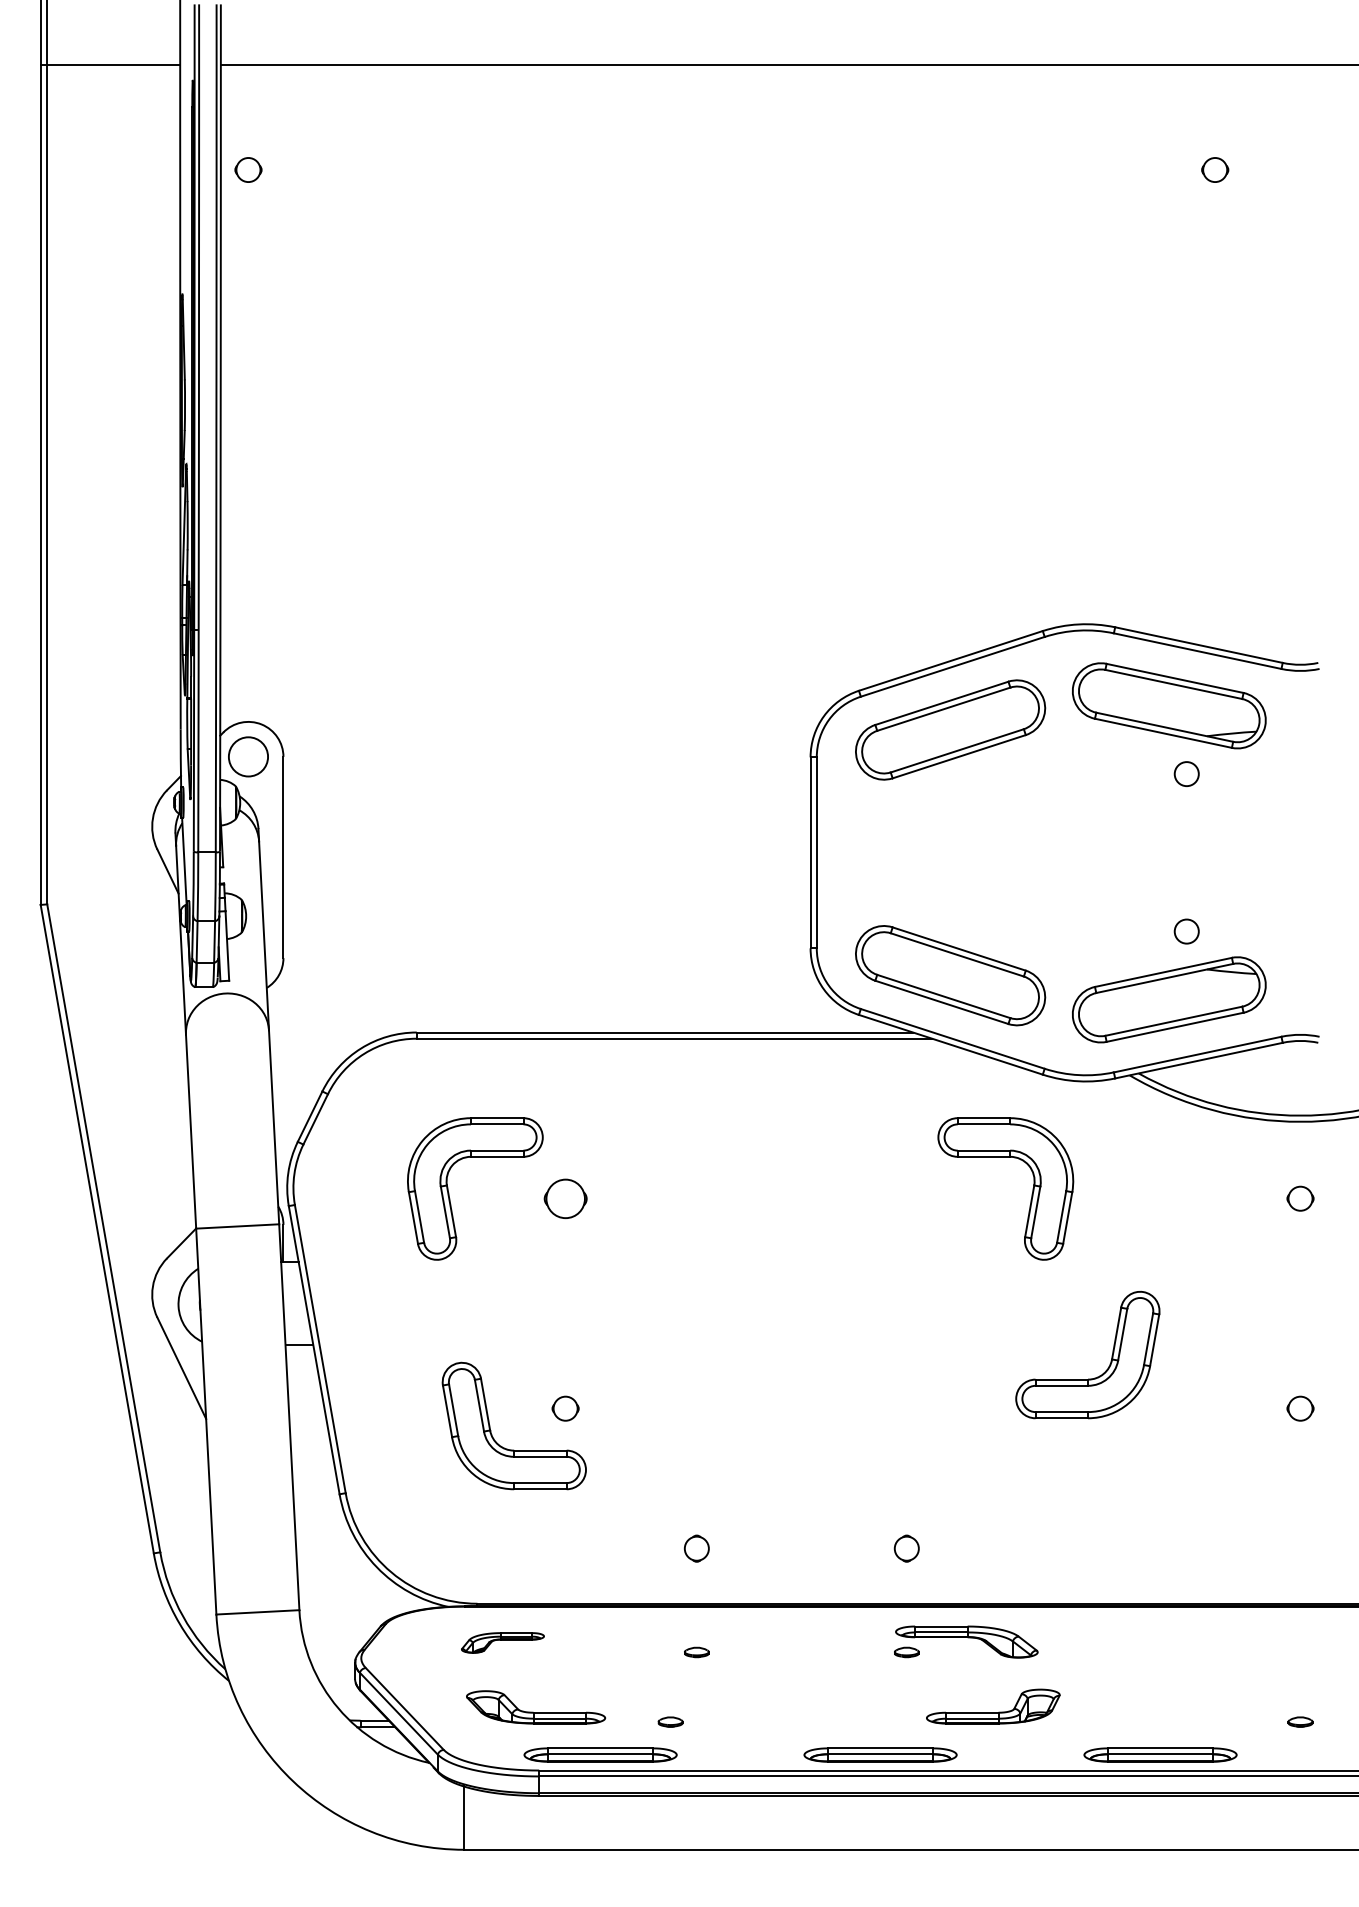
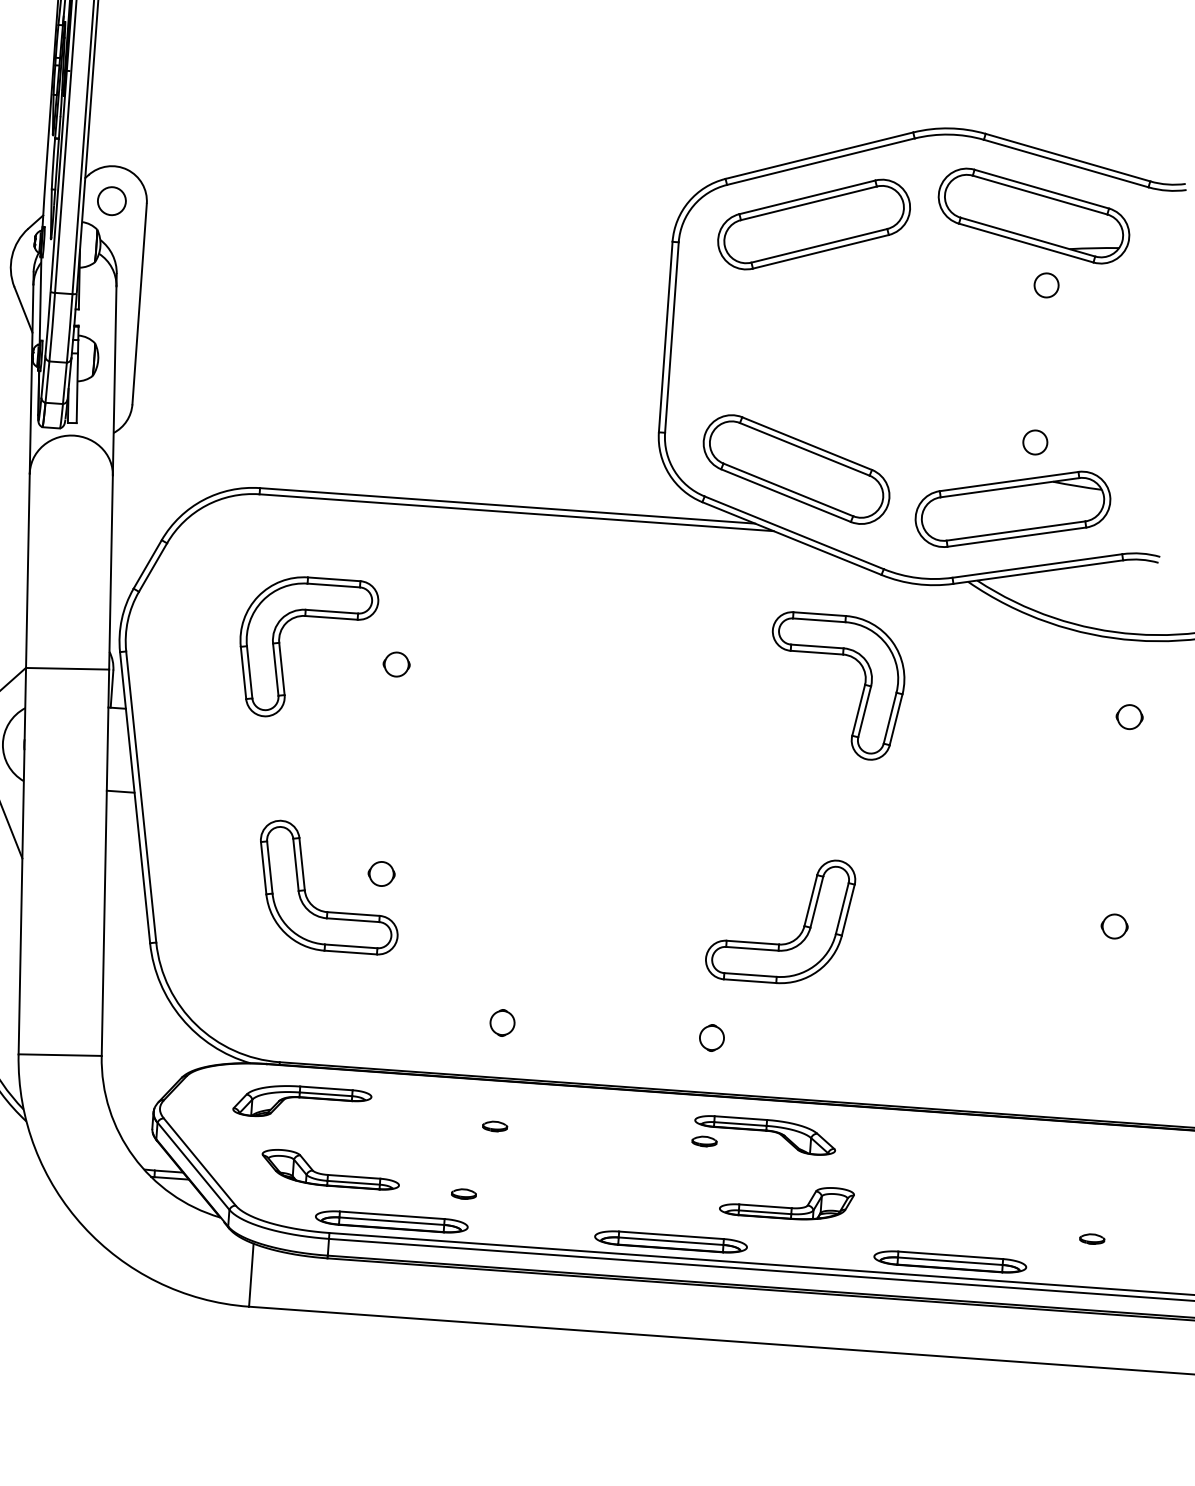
circle: (248, 756) -> (111, 200), size x0.71
part: (565, 1198) -> (396, 664), size x0.62
part: (1110, 1360) -> (802, 927), moved
part: (502, 1642) -> (301, 1102), size x1.67

